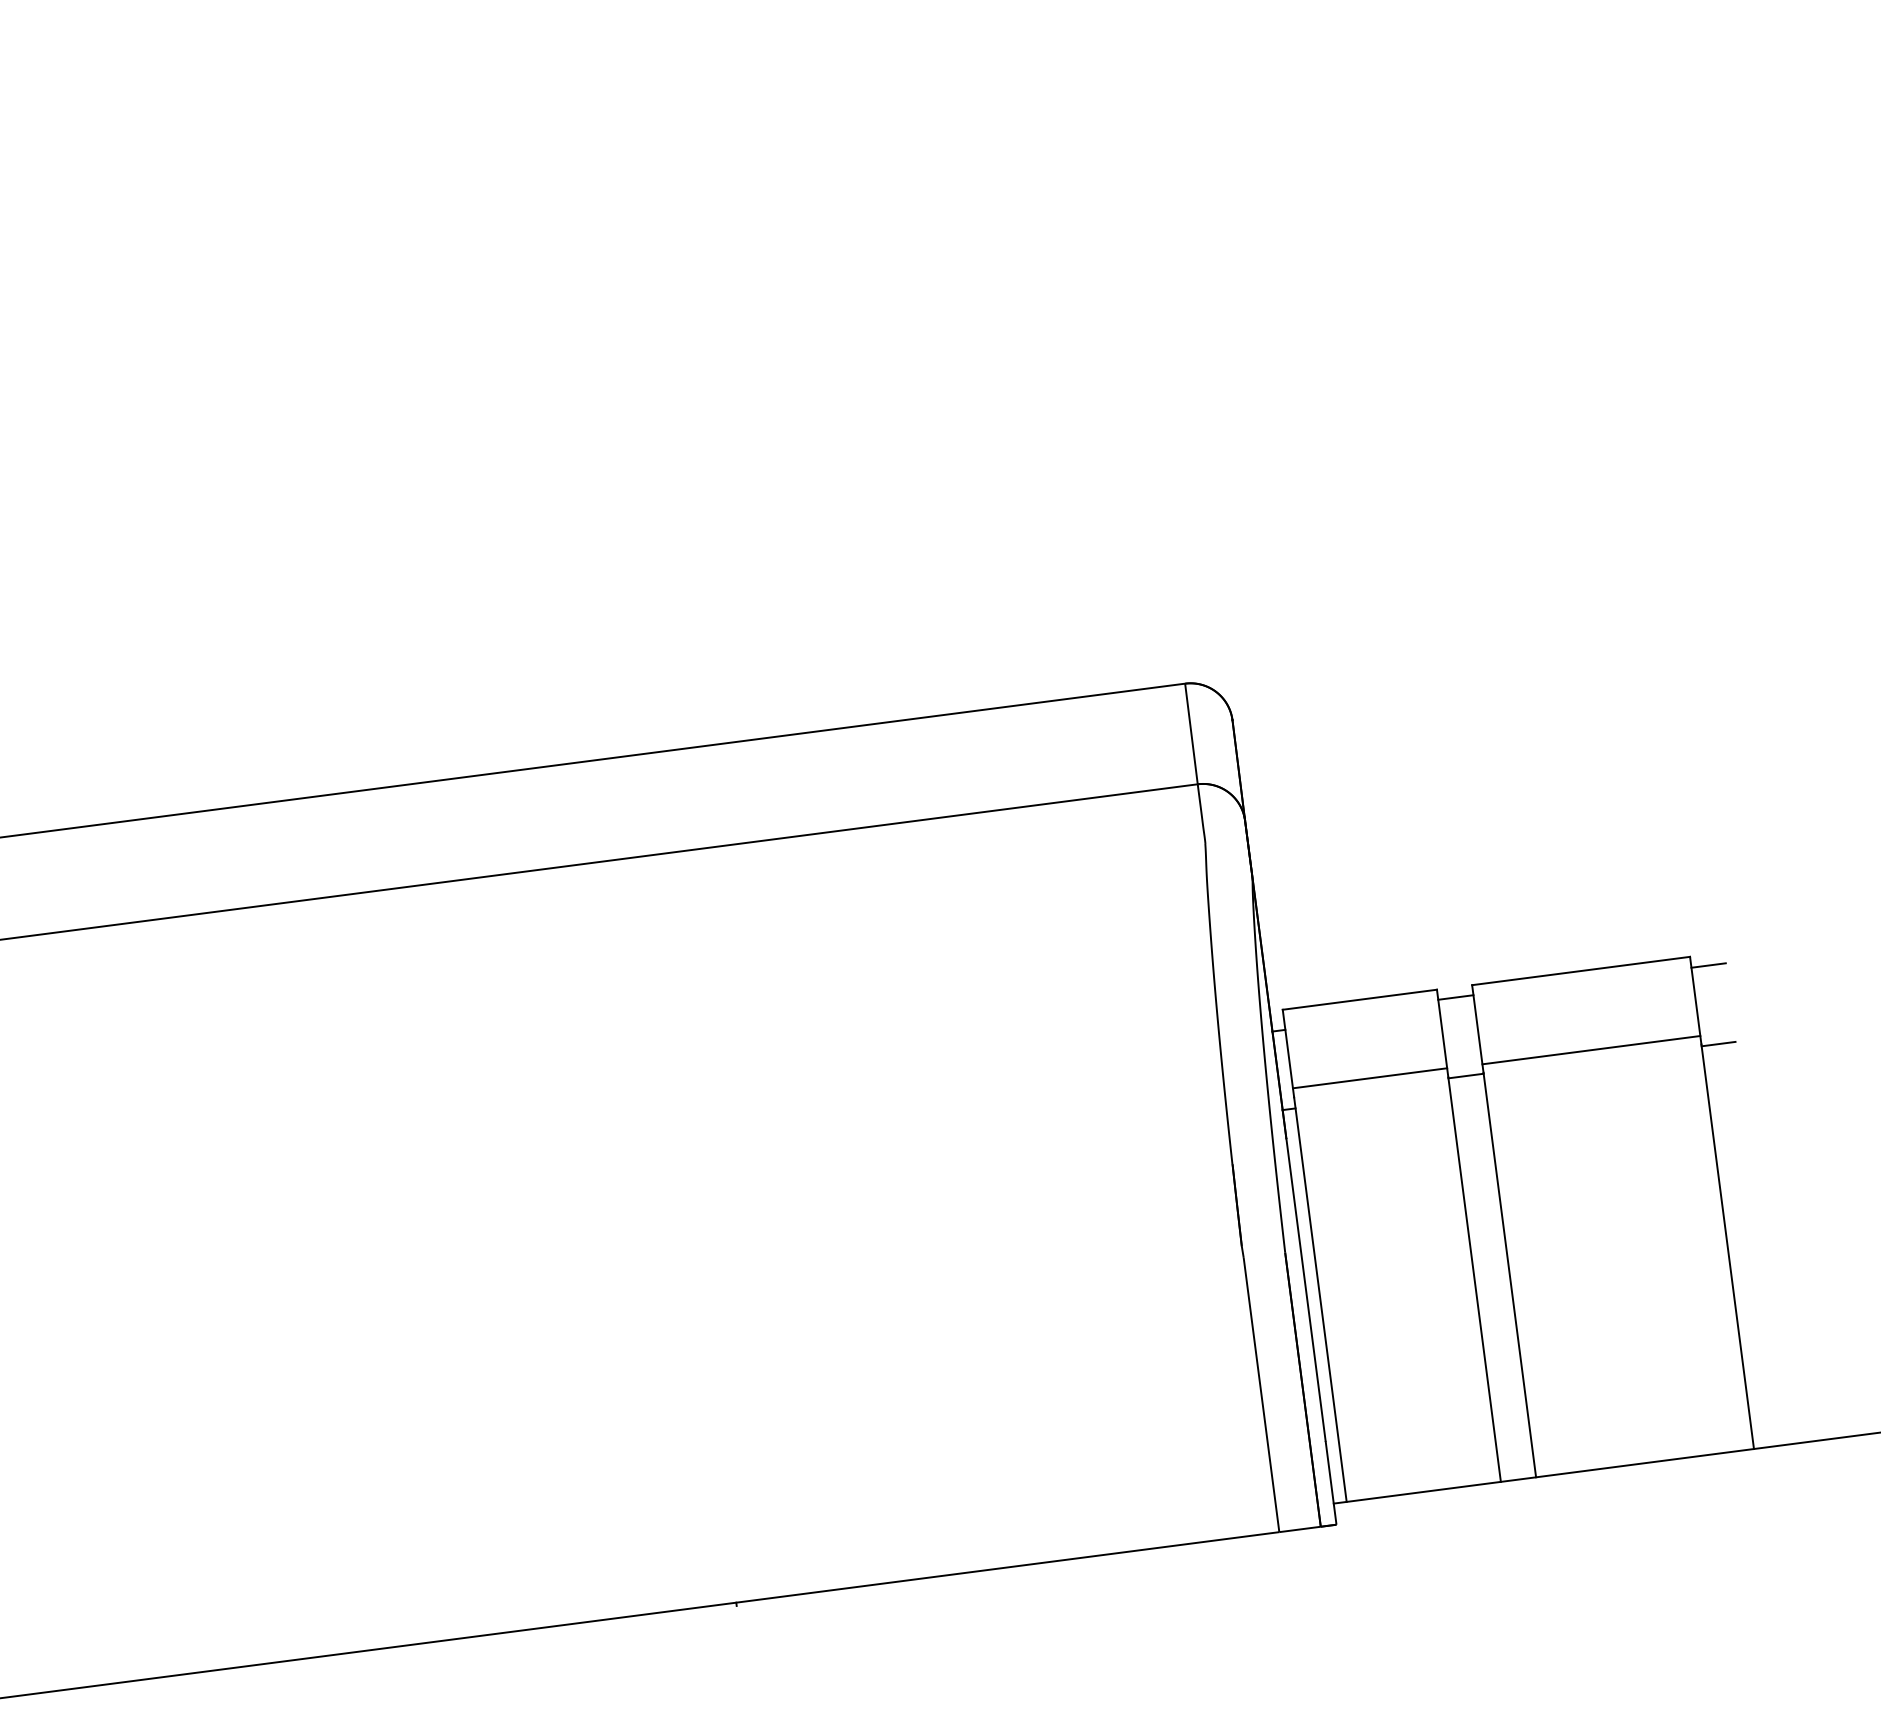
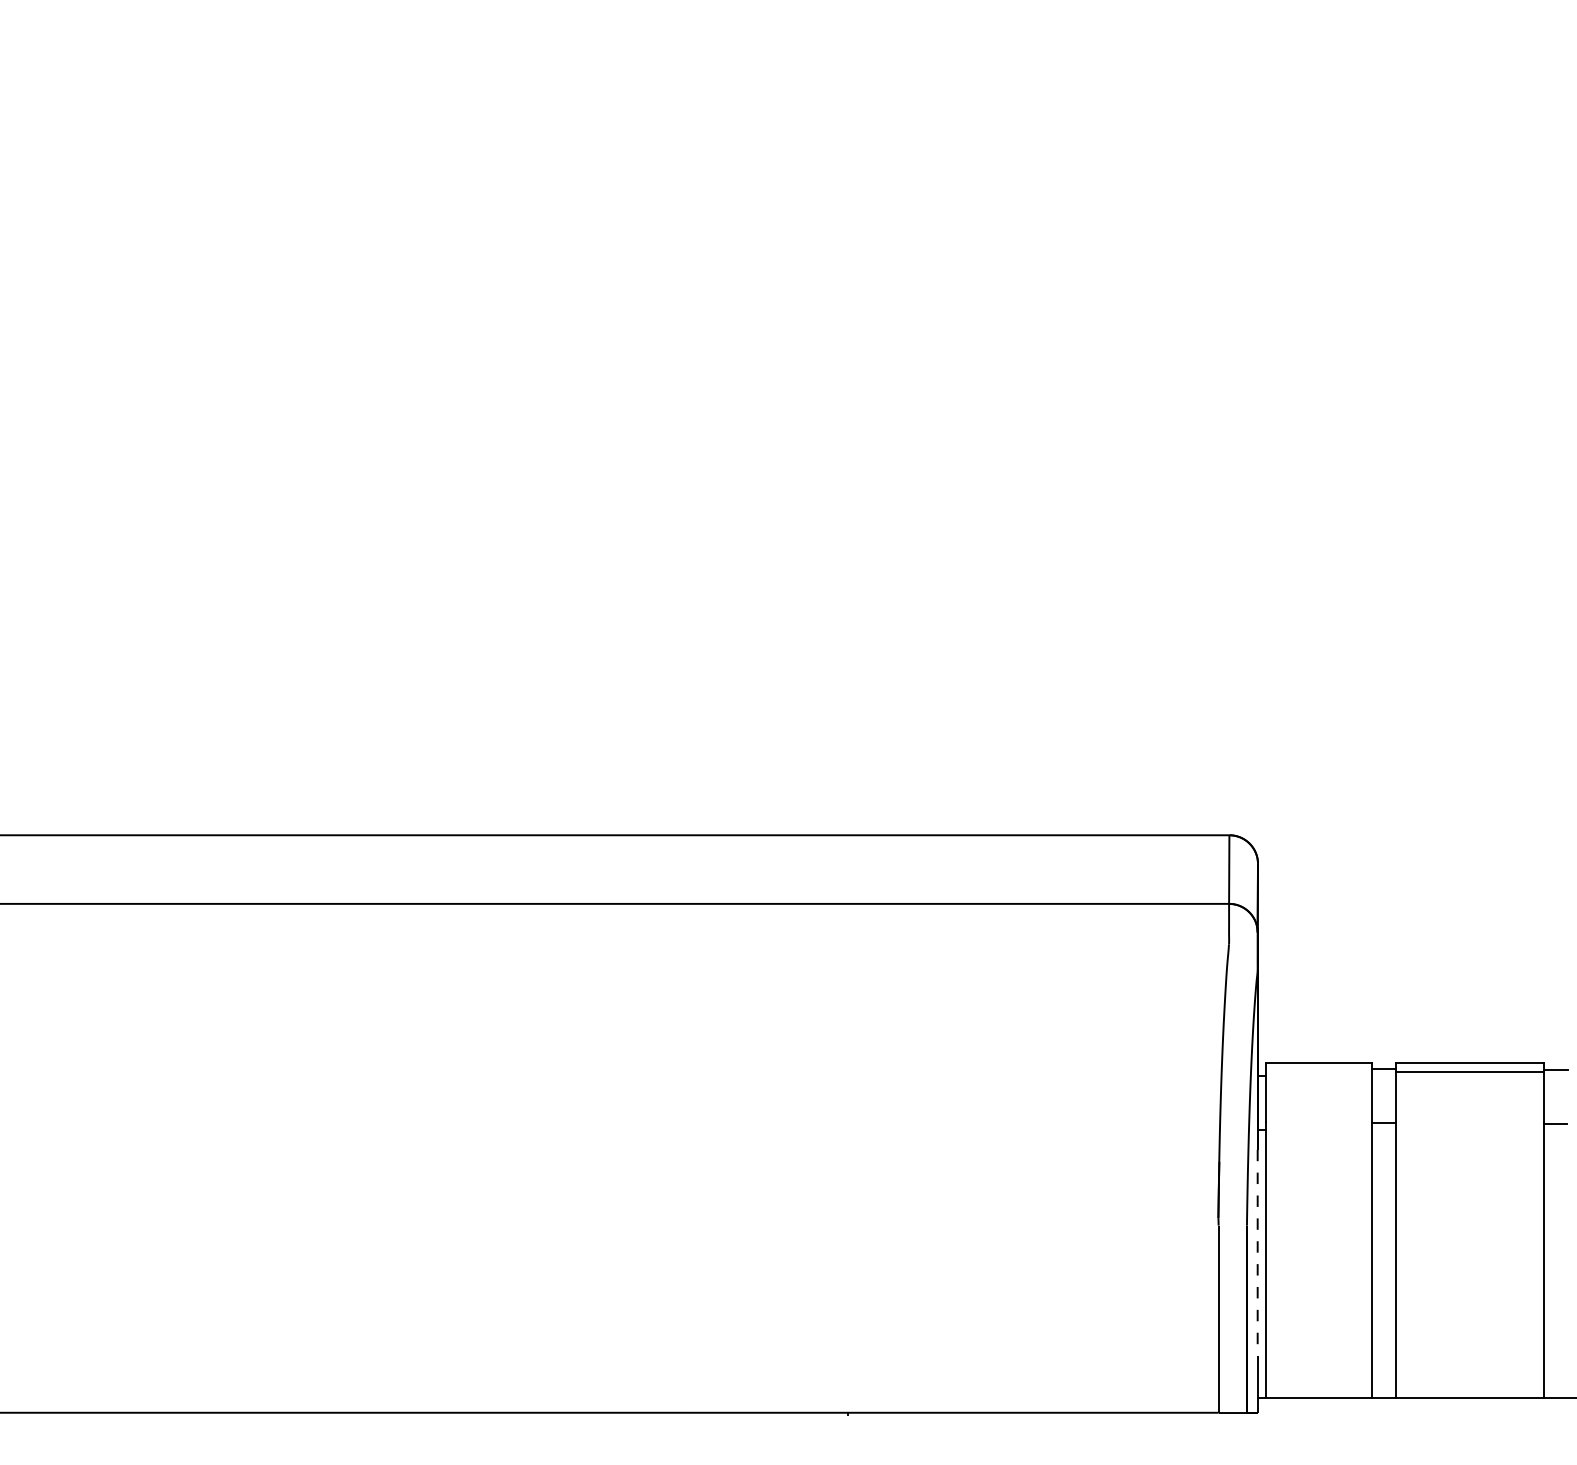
line: (1590, 1050) -> (1469, 1071), moved
line: (1369, 1078) -> (1318, 1116), removed
line: (1305, 1289) -> (1257, 1252), solid -> dashed

